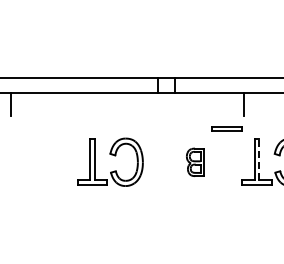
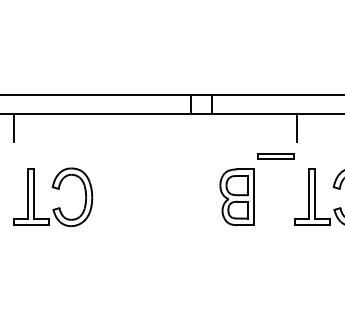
part: (111, 155) -> (54, 189), moved
line: (259, 159) -> (315, 193), dashed -> solid
part: (194, 162) -> (236, 197), size x1.67

